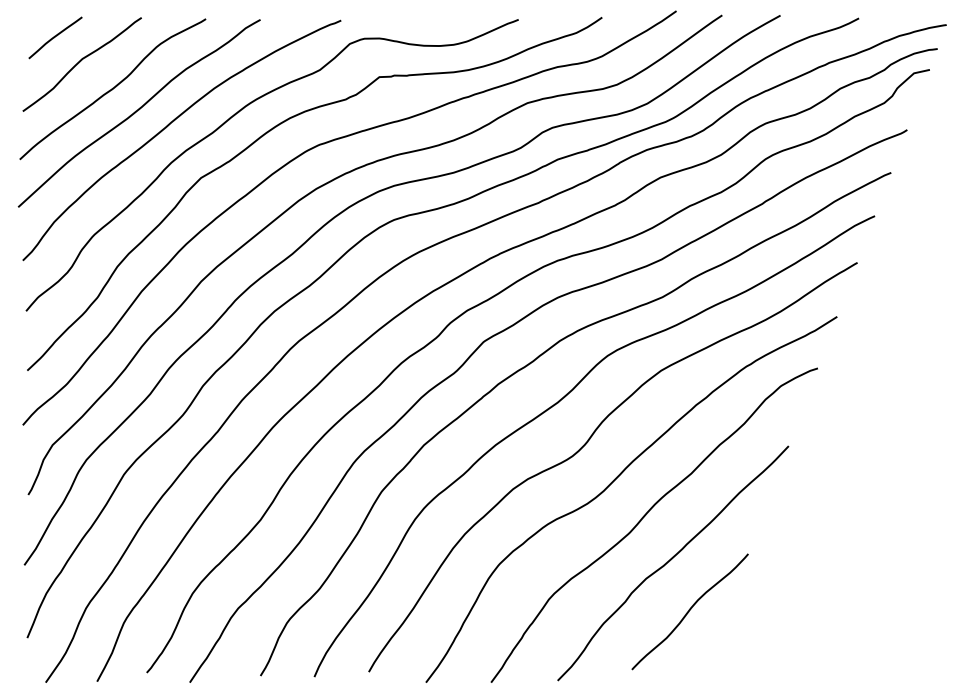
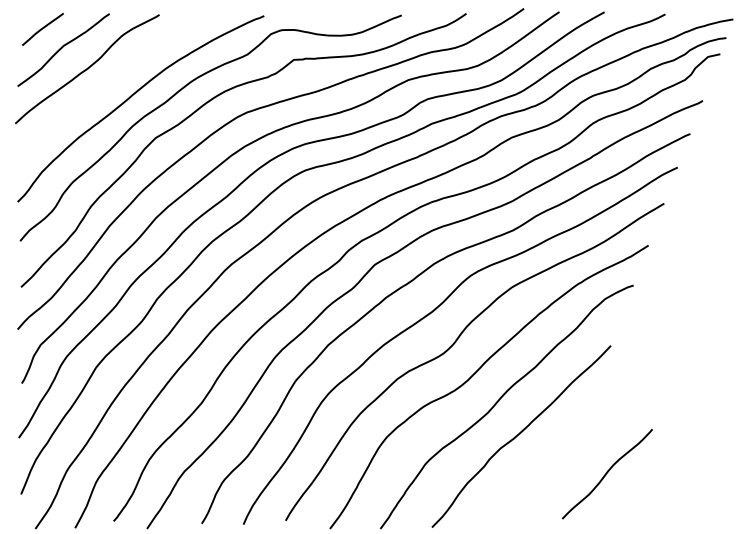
curve: (137, 111) -> (106, 86), removed
curve: (689, 611) -> (606, 473), moved

